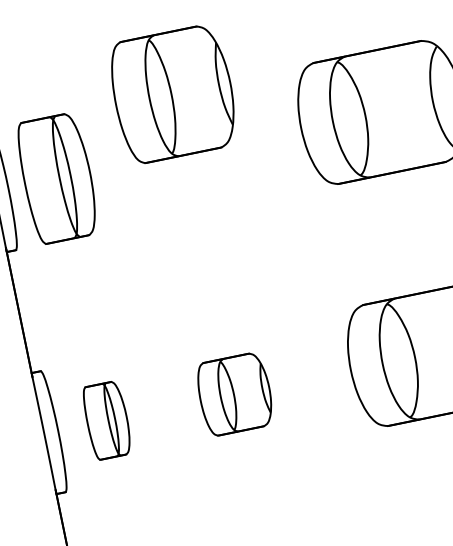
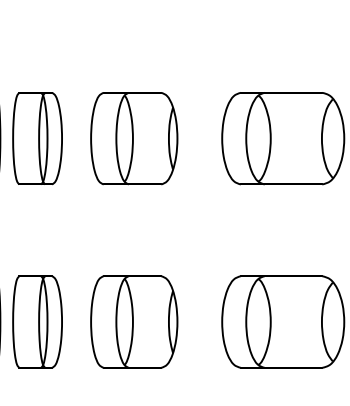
part: (173, 94) -> (134, 138), moved
part: (235, 393) -> (134, 321), size x1.67
part: (107, 419) -> (37, 321), size x1.67

